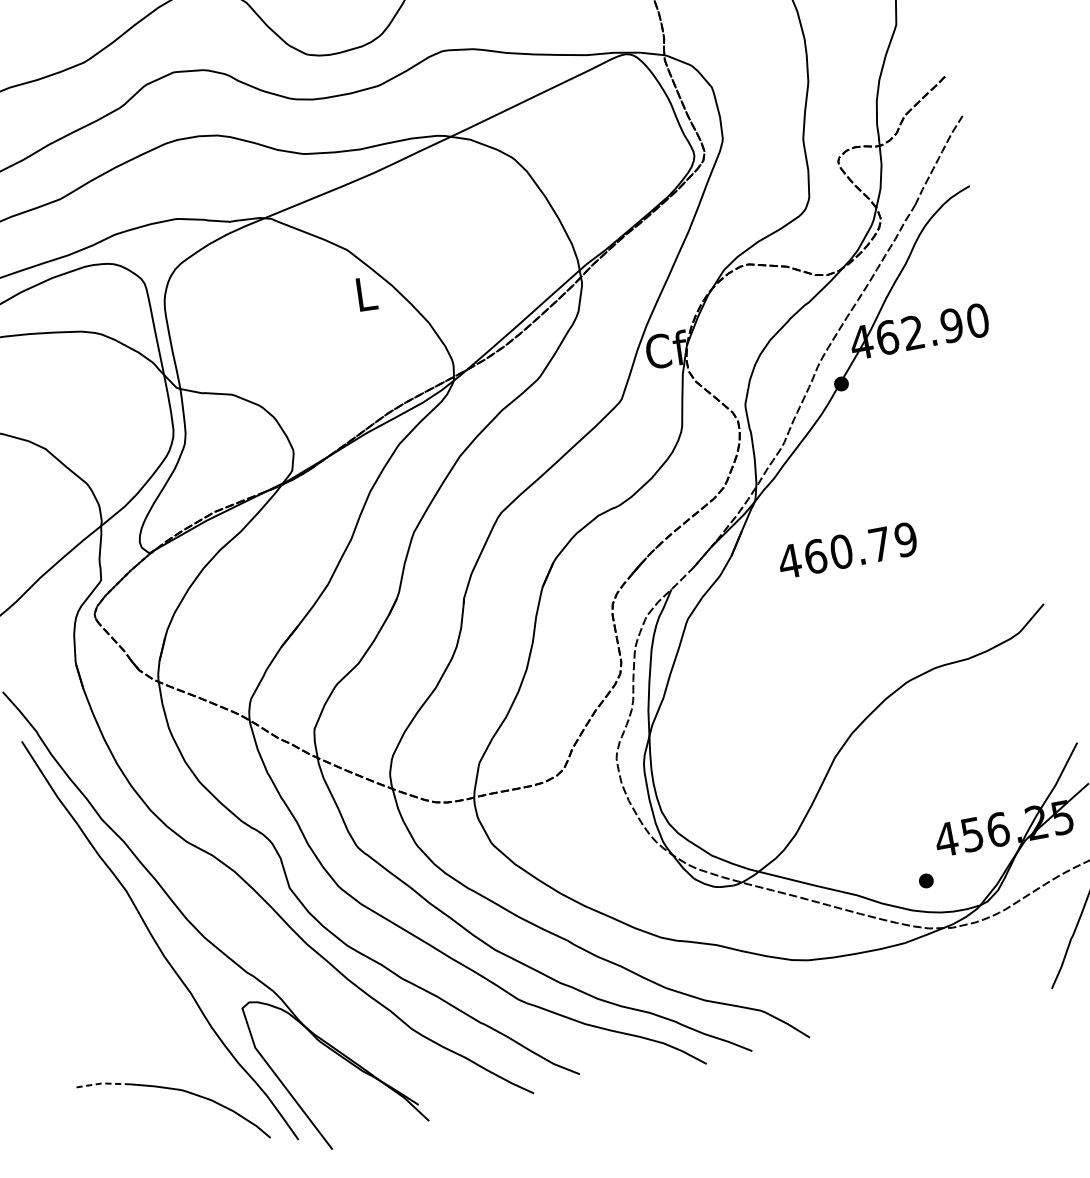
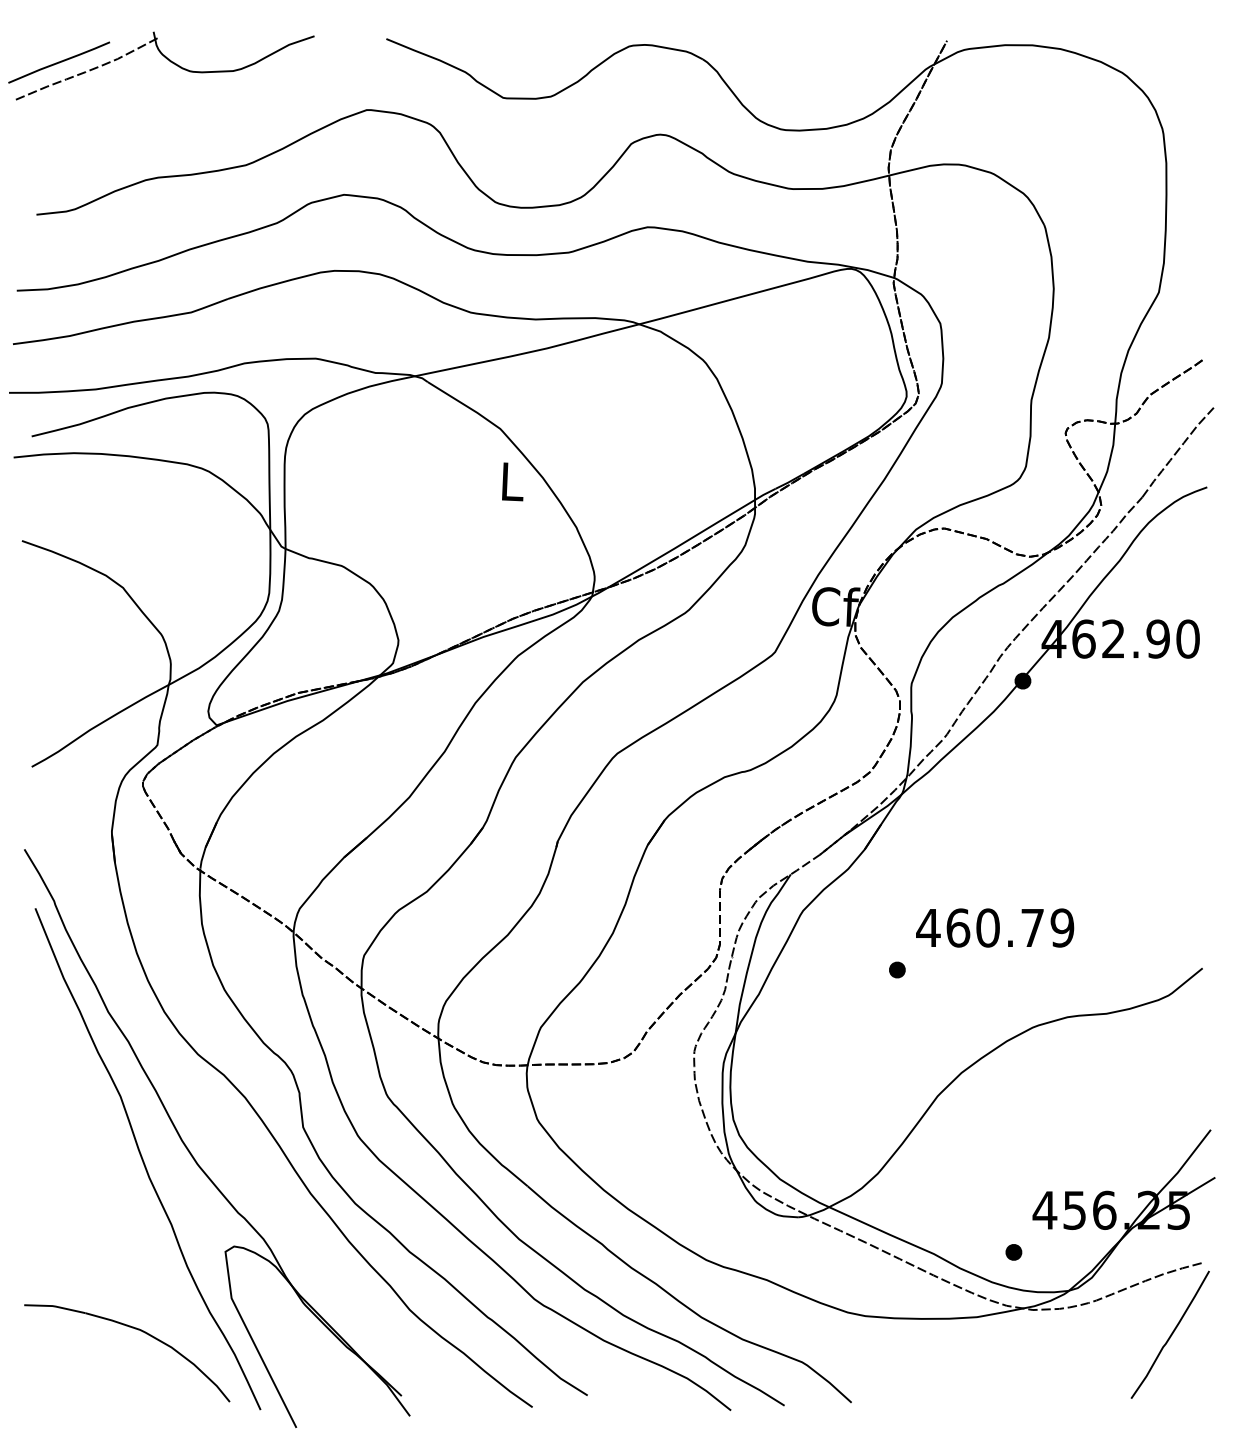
text: (847, 550) -> (995, 927), moved
part: (779, 654) -> (897, 969), added
line: (103, 1083) -> (55, 1306), dashed -> solid

